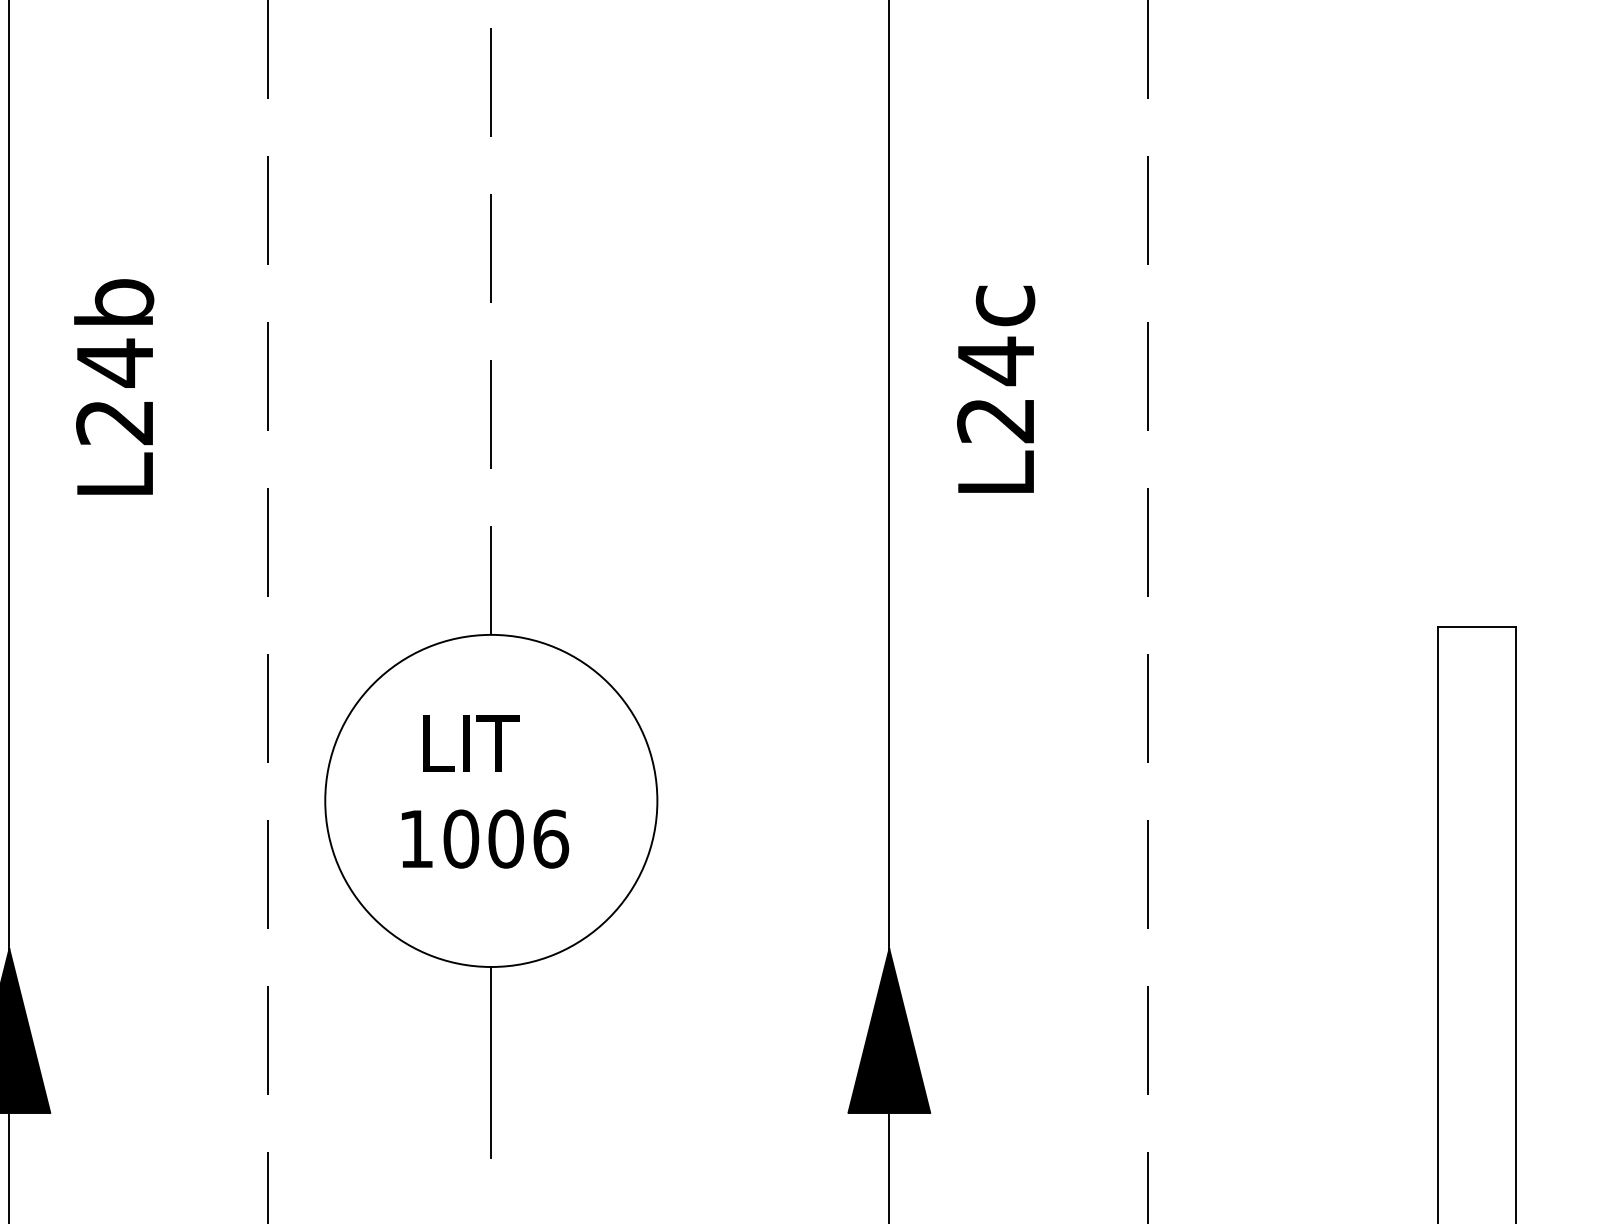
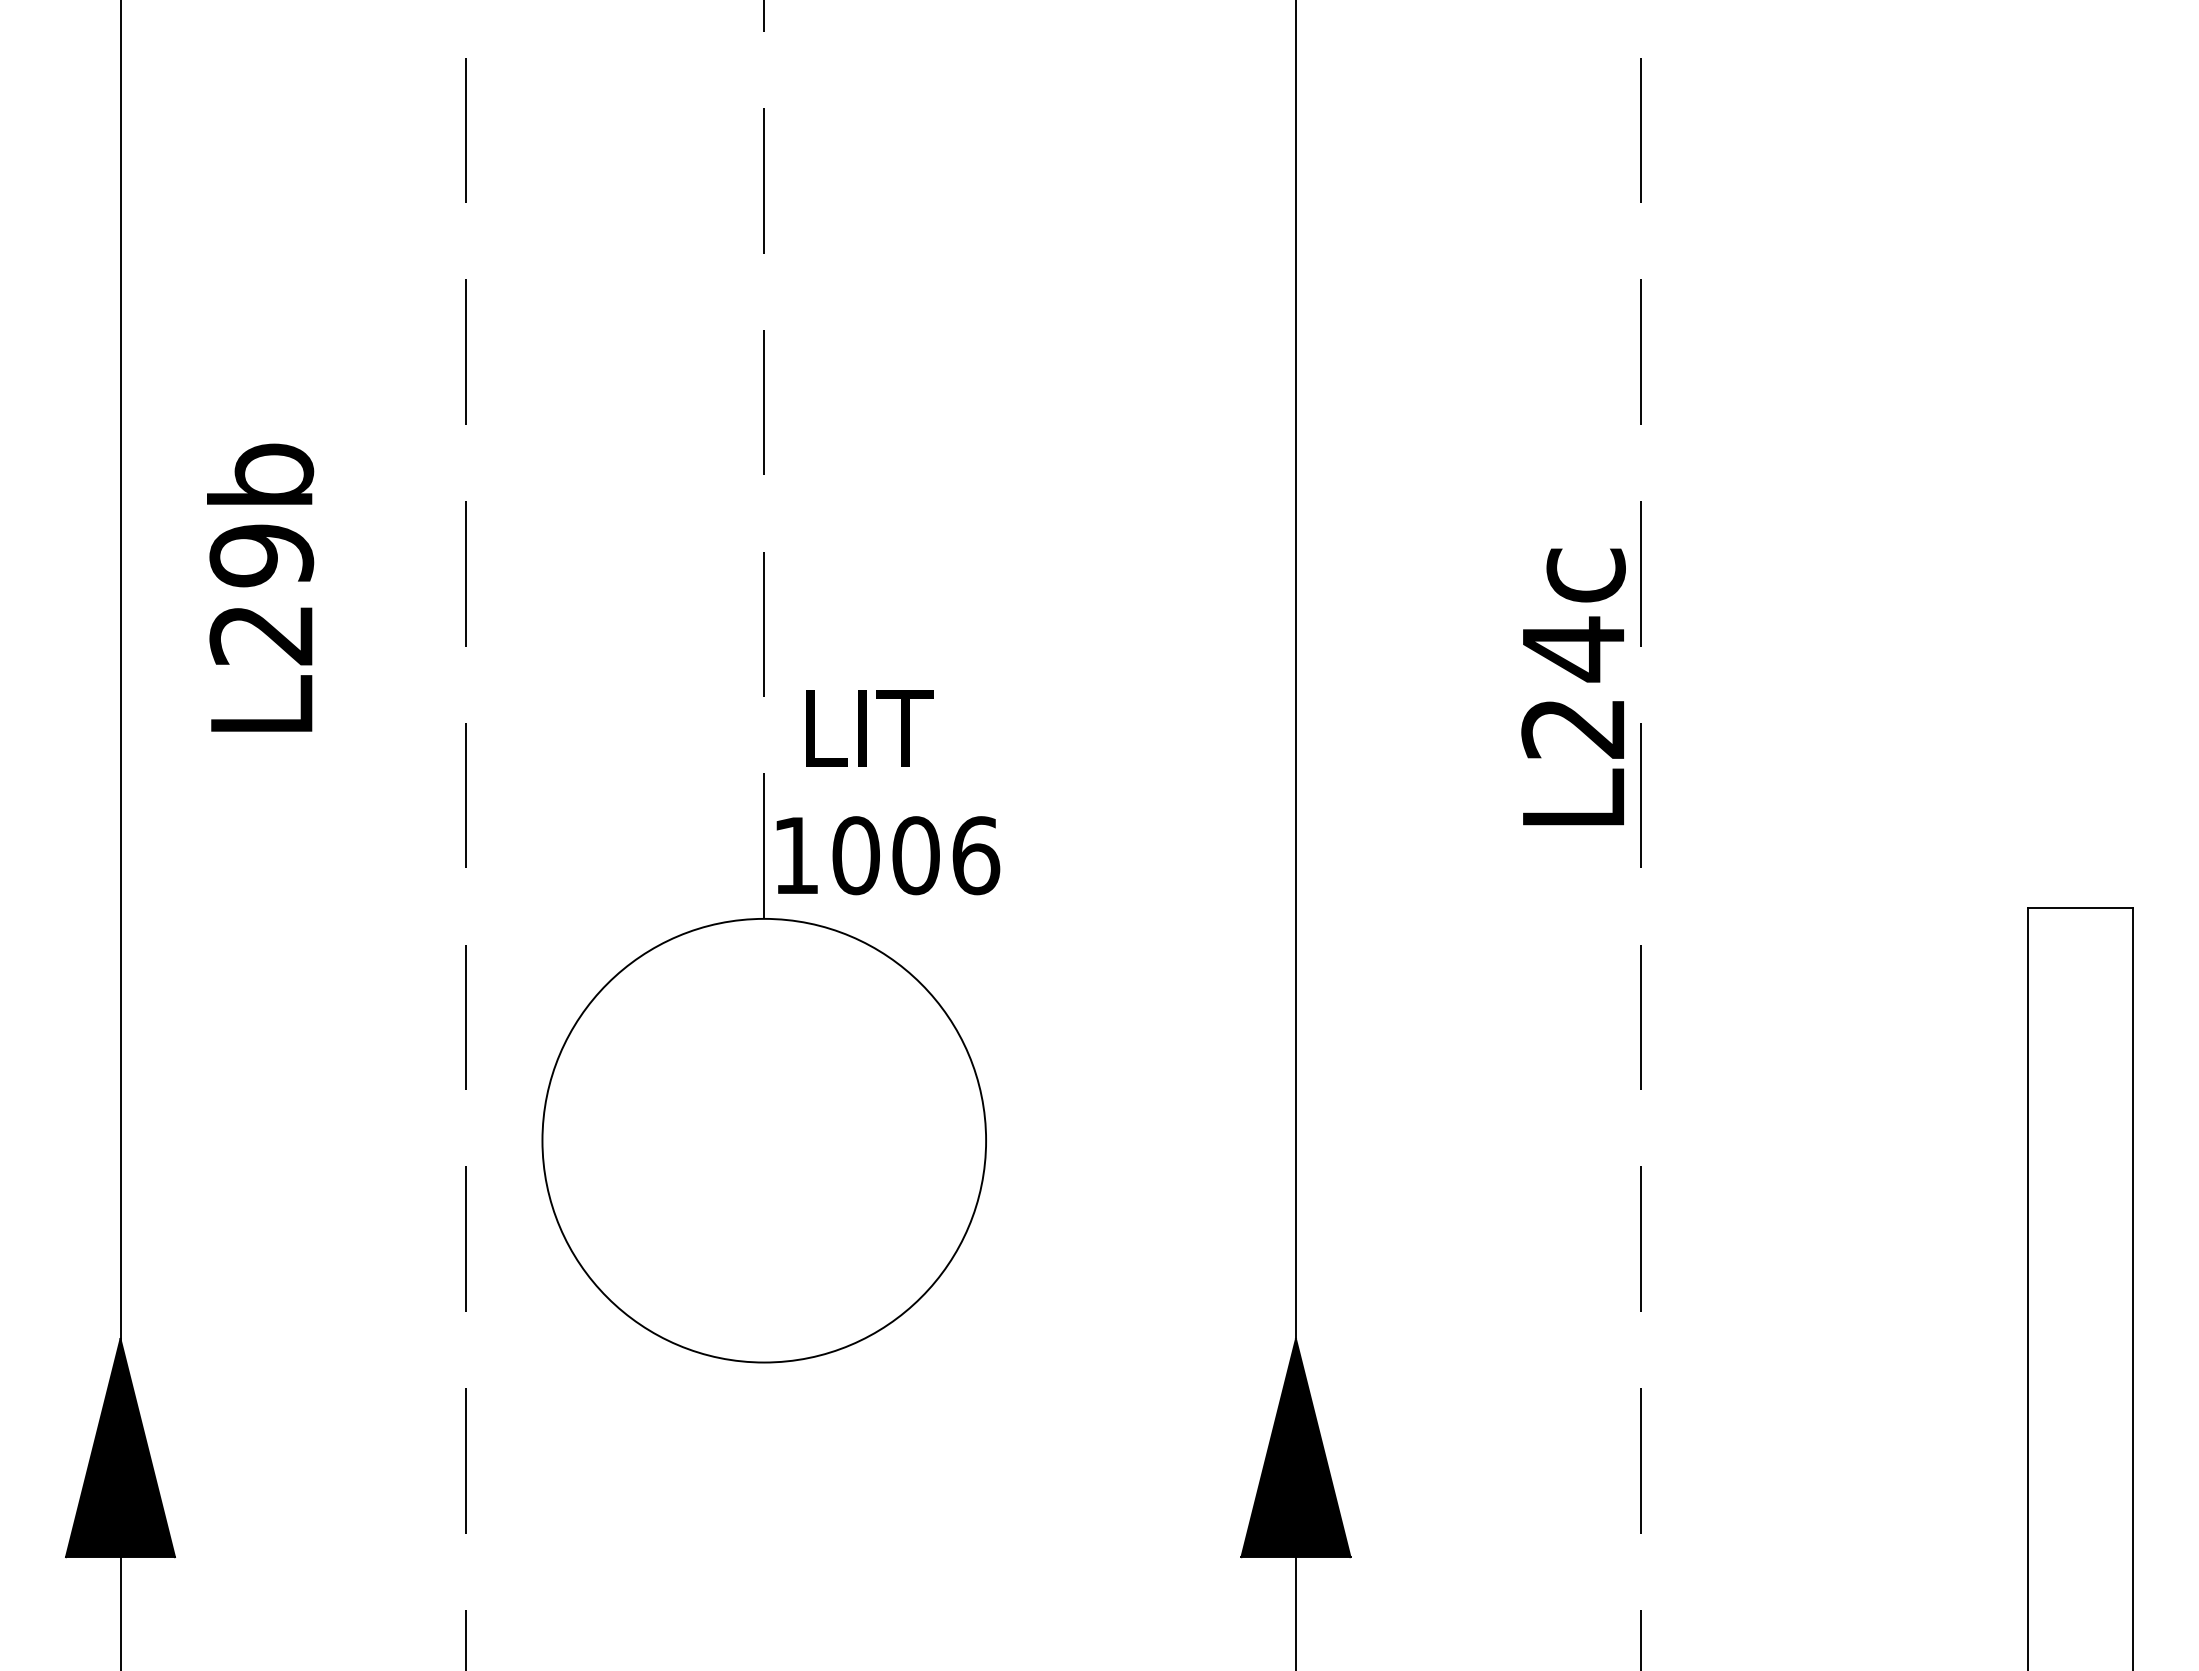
text: (114, 363) -> (261, 556), L24b -> L29b
text: (996, 389) -> (1573, 686), moved
text: (485, 791) -> (888, 792), moved
line: (491, 1062) -> (764, 1489), removed

